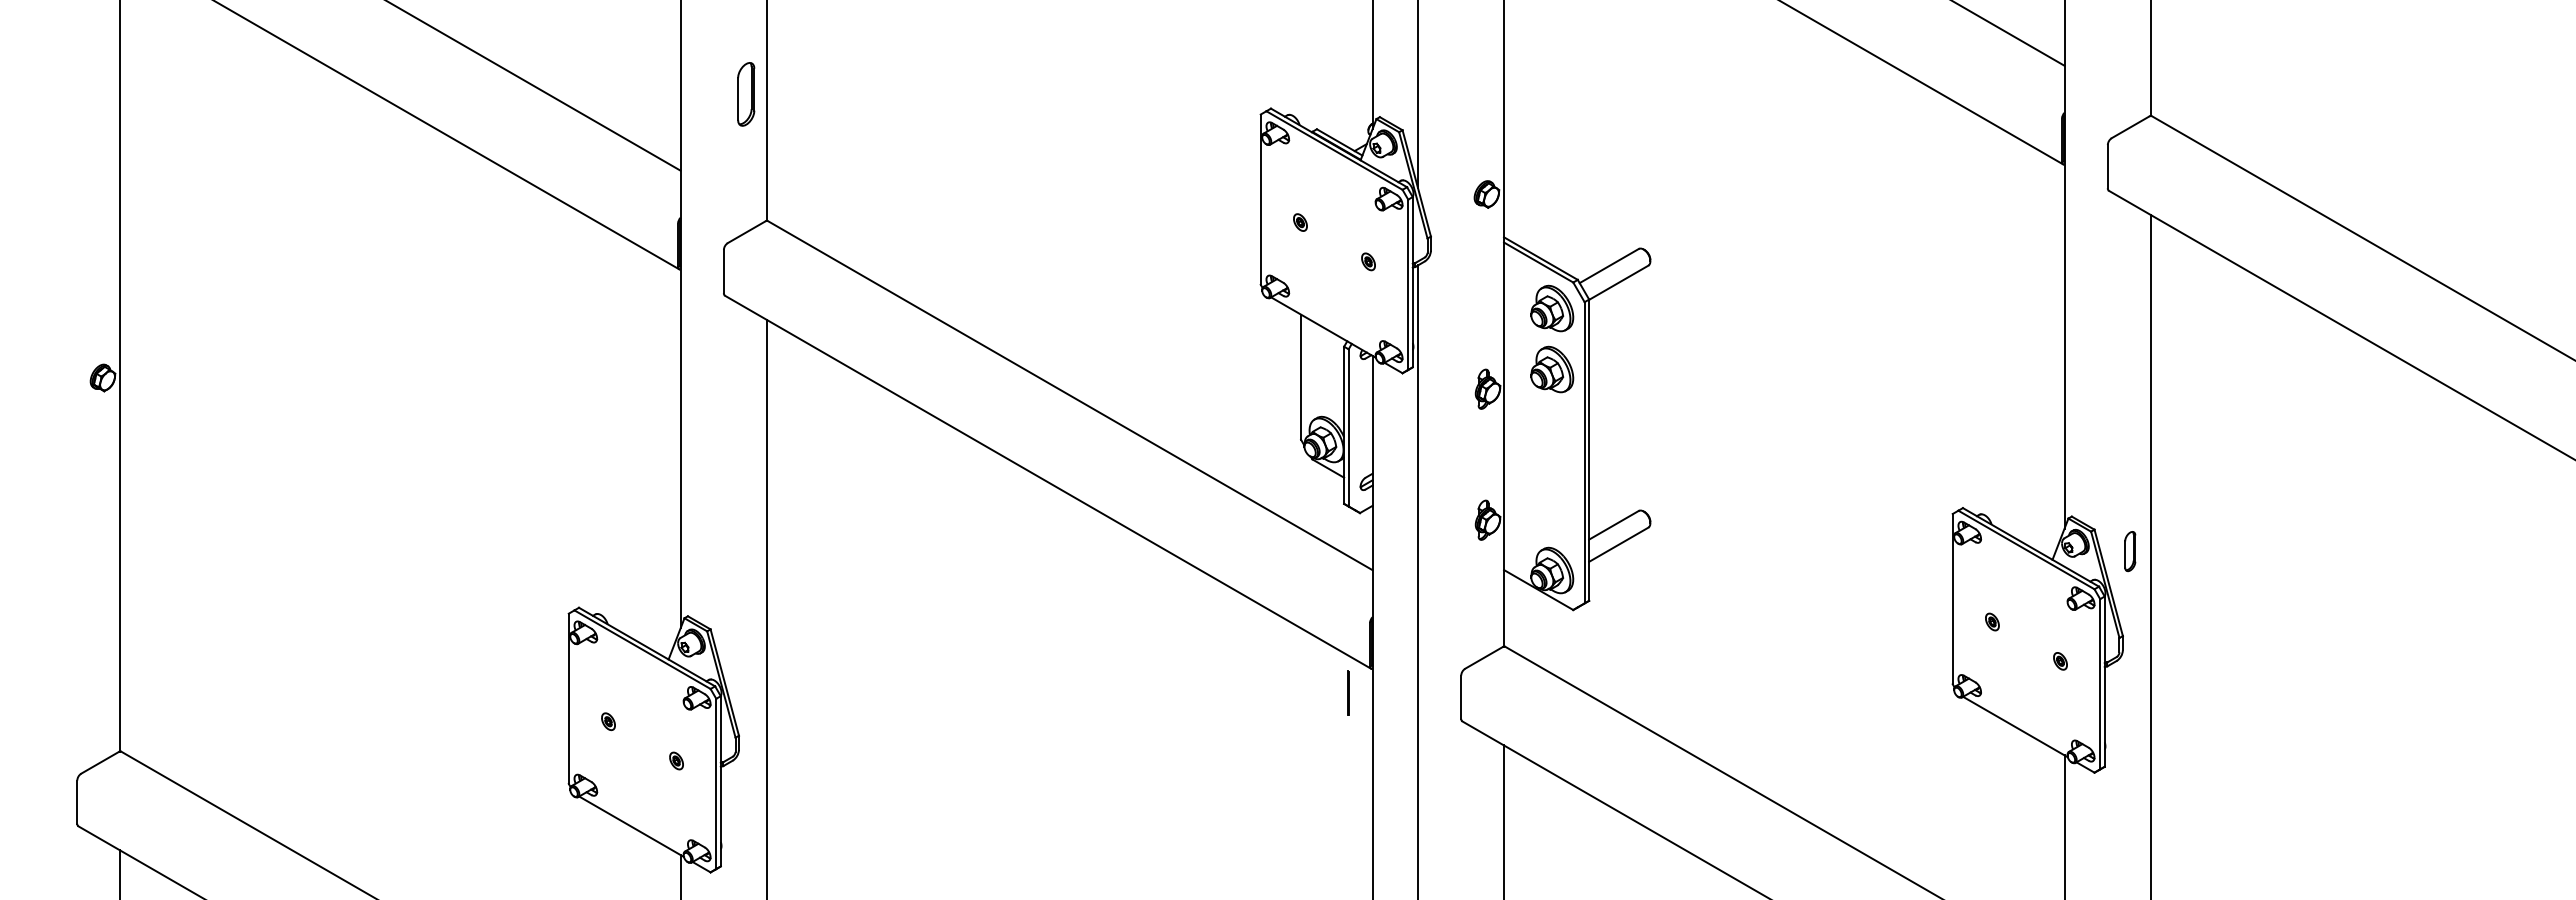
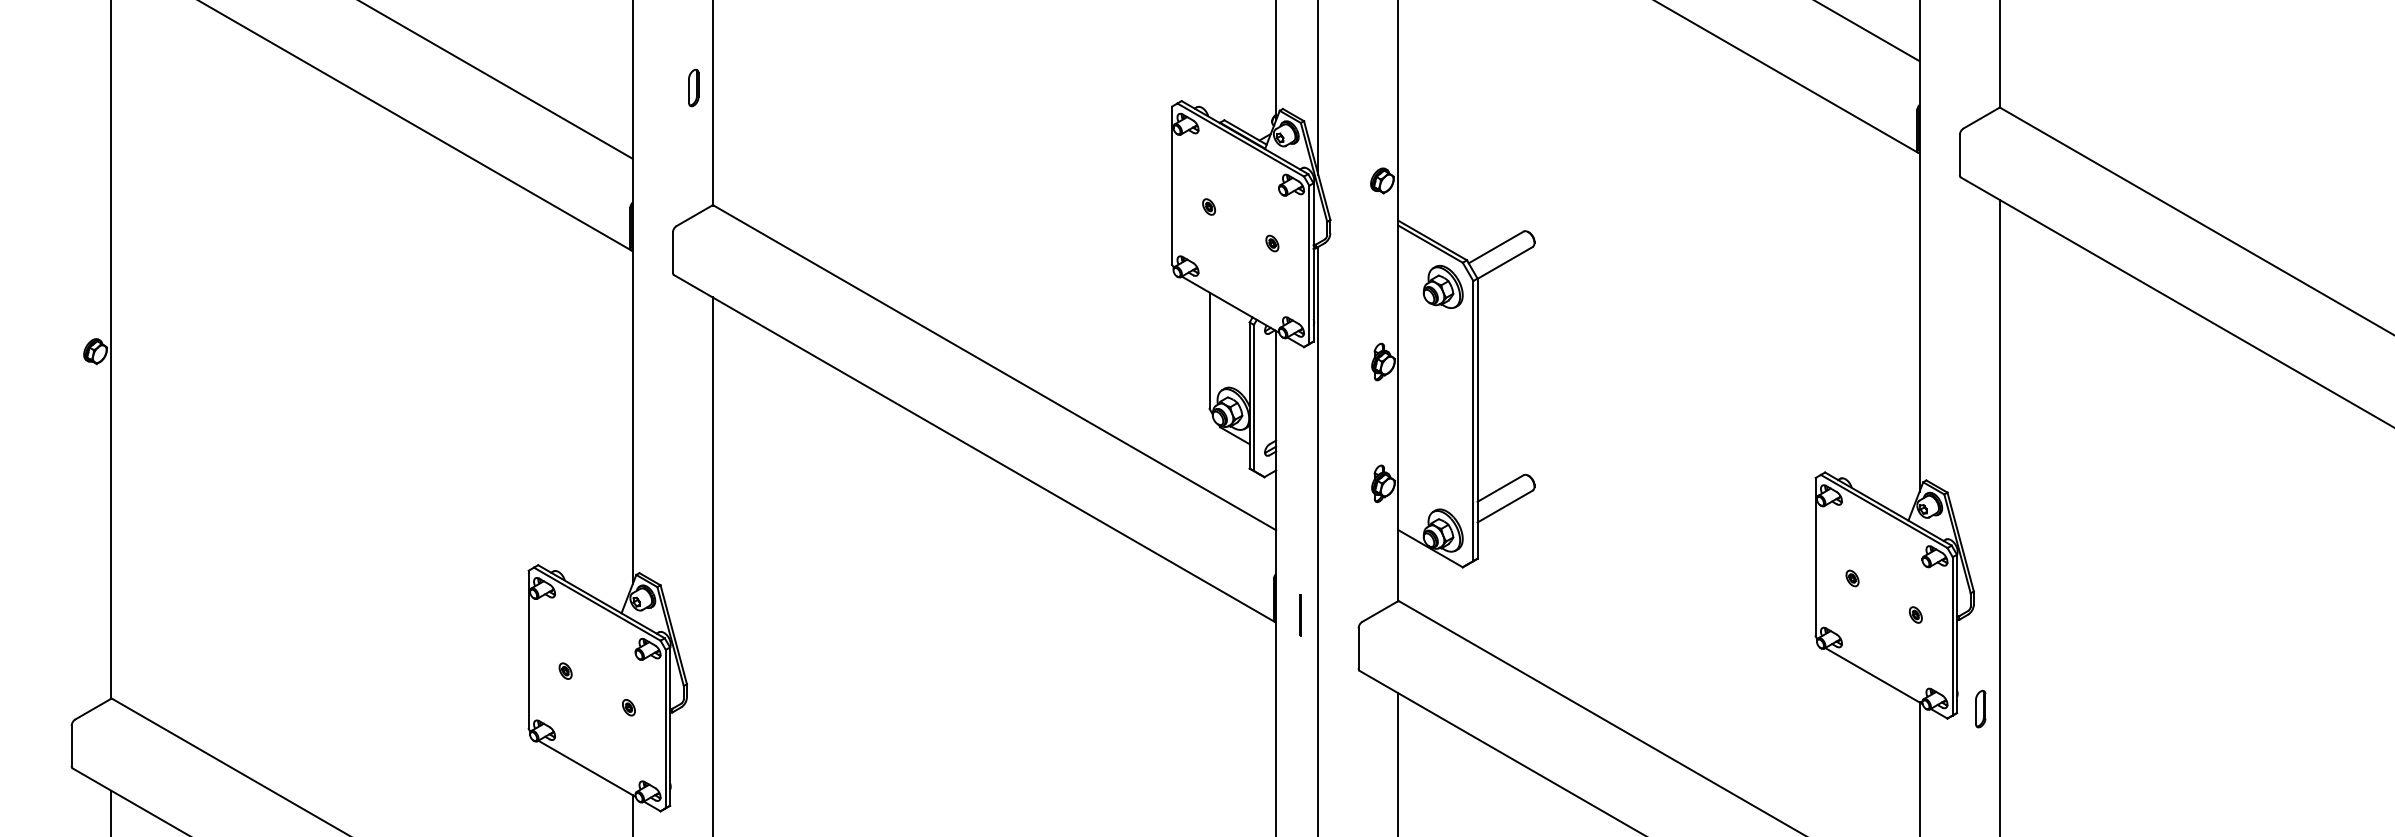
part: (746, 94) -> (693, 87), size x0.62
part: (1552, 369) -> (1443, 343), removed
part: (2130, 551) -> (1980, 709), moved
line: (1348, 692) -> (1301, 614), moved

